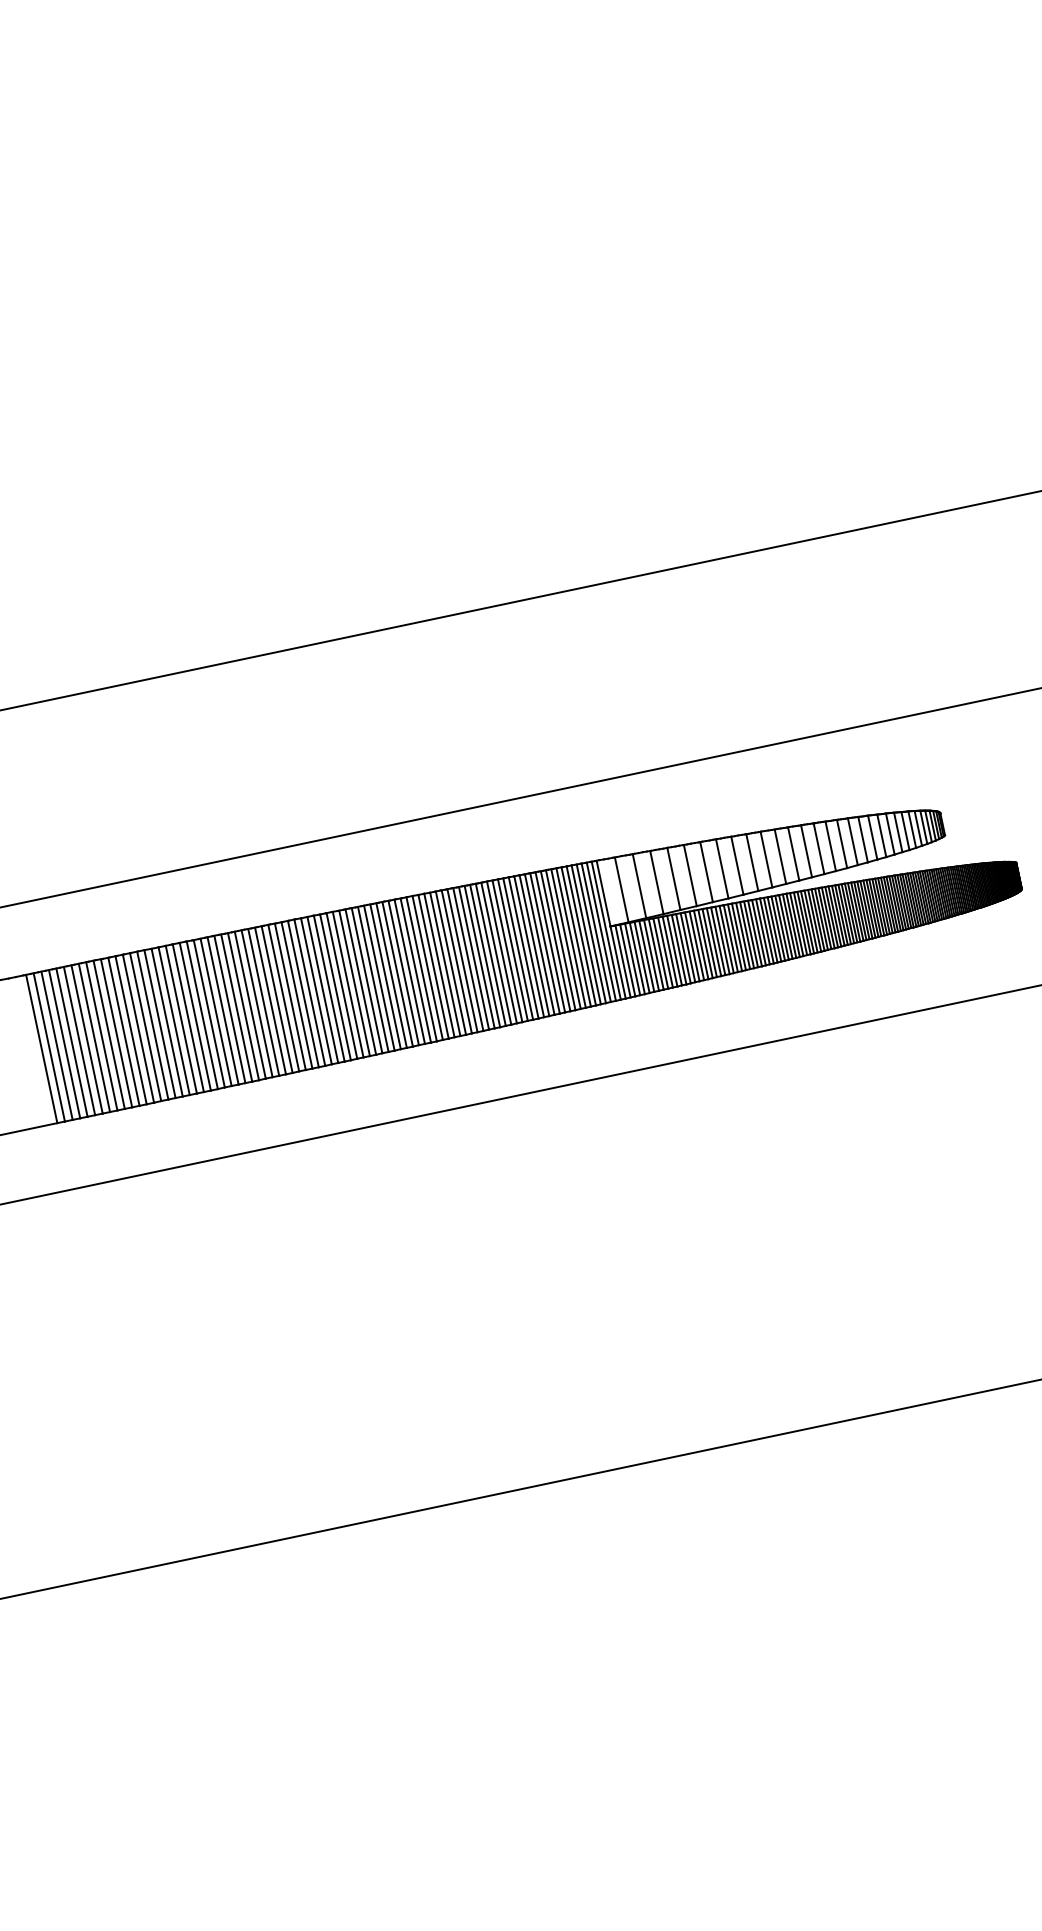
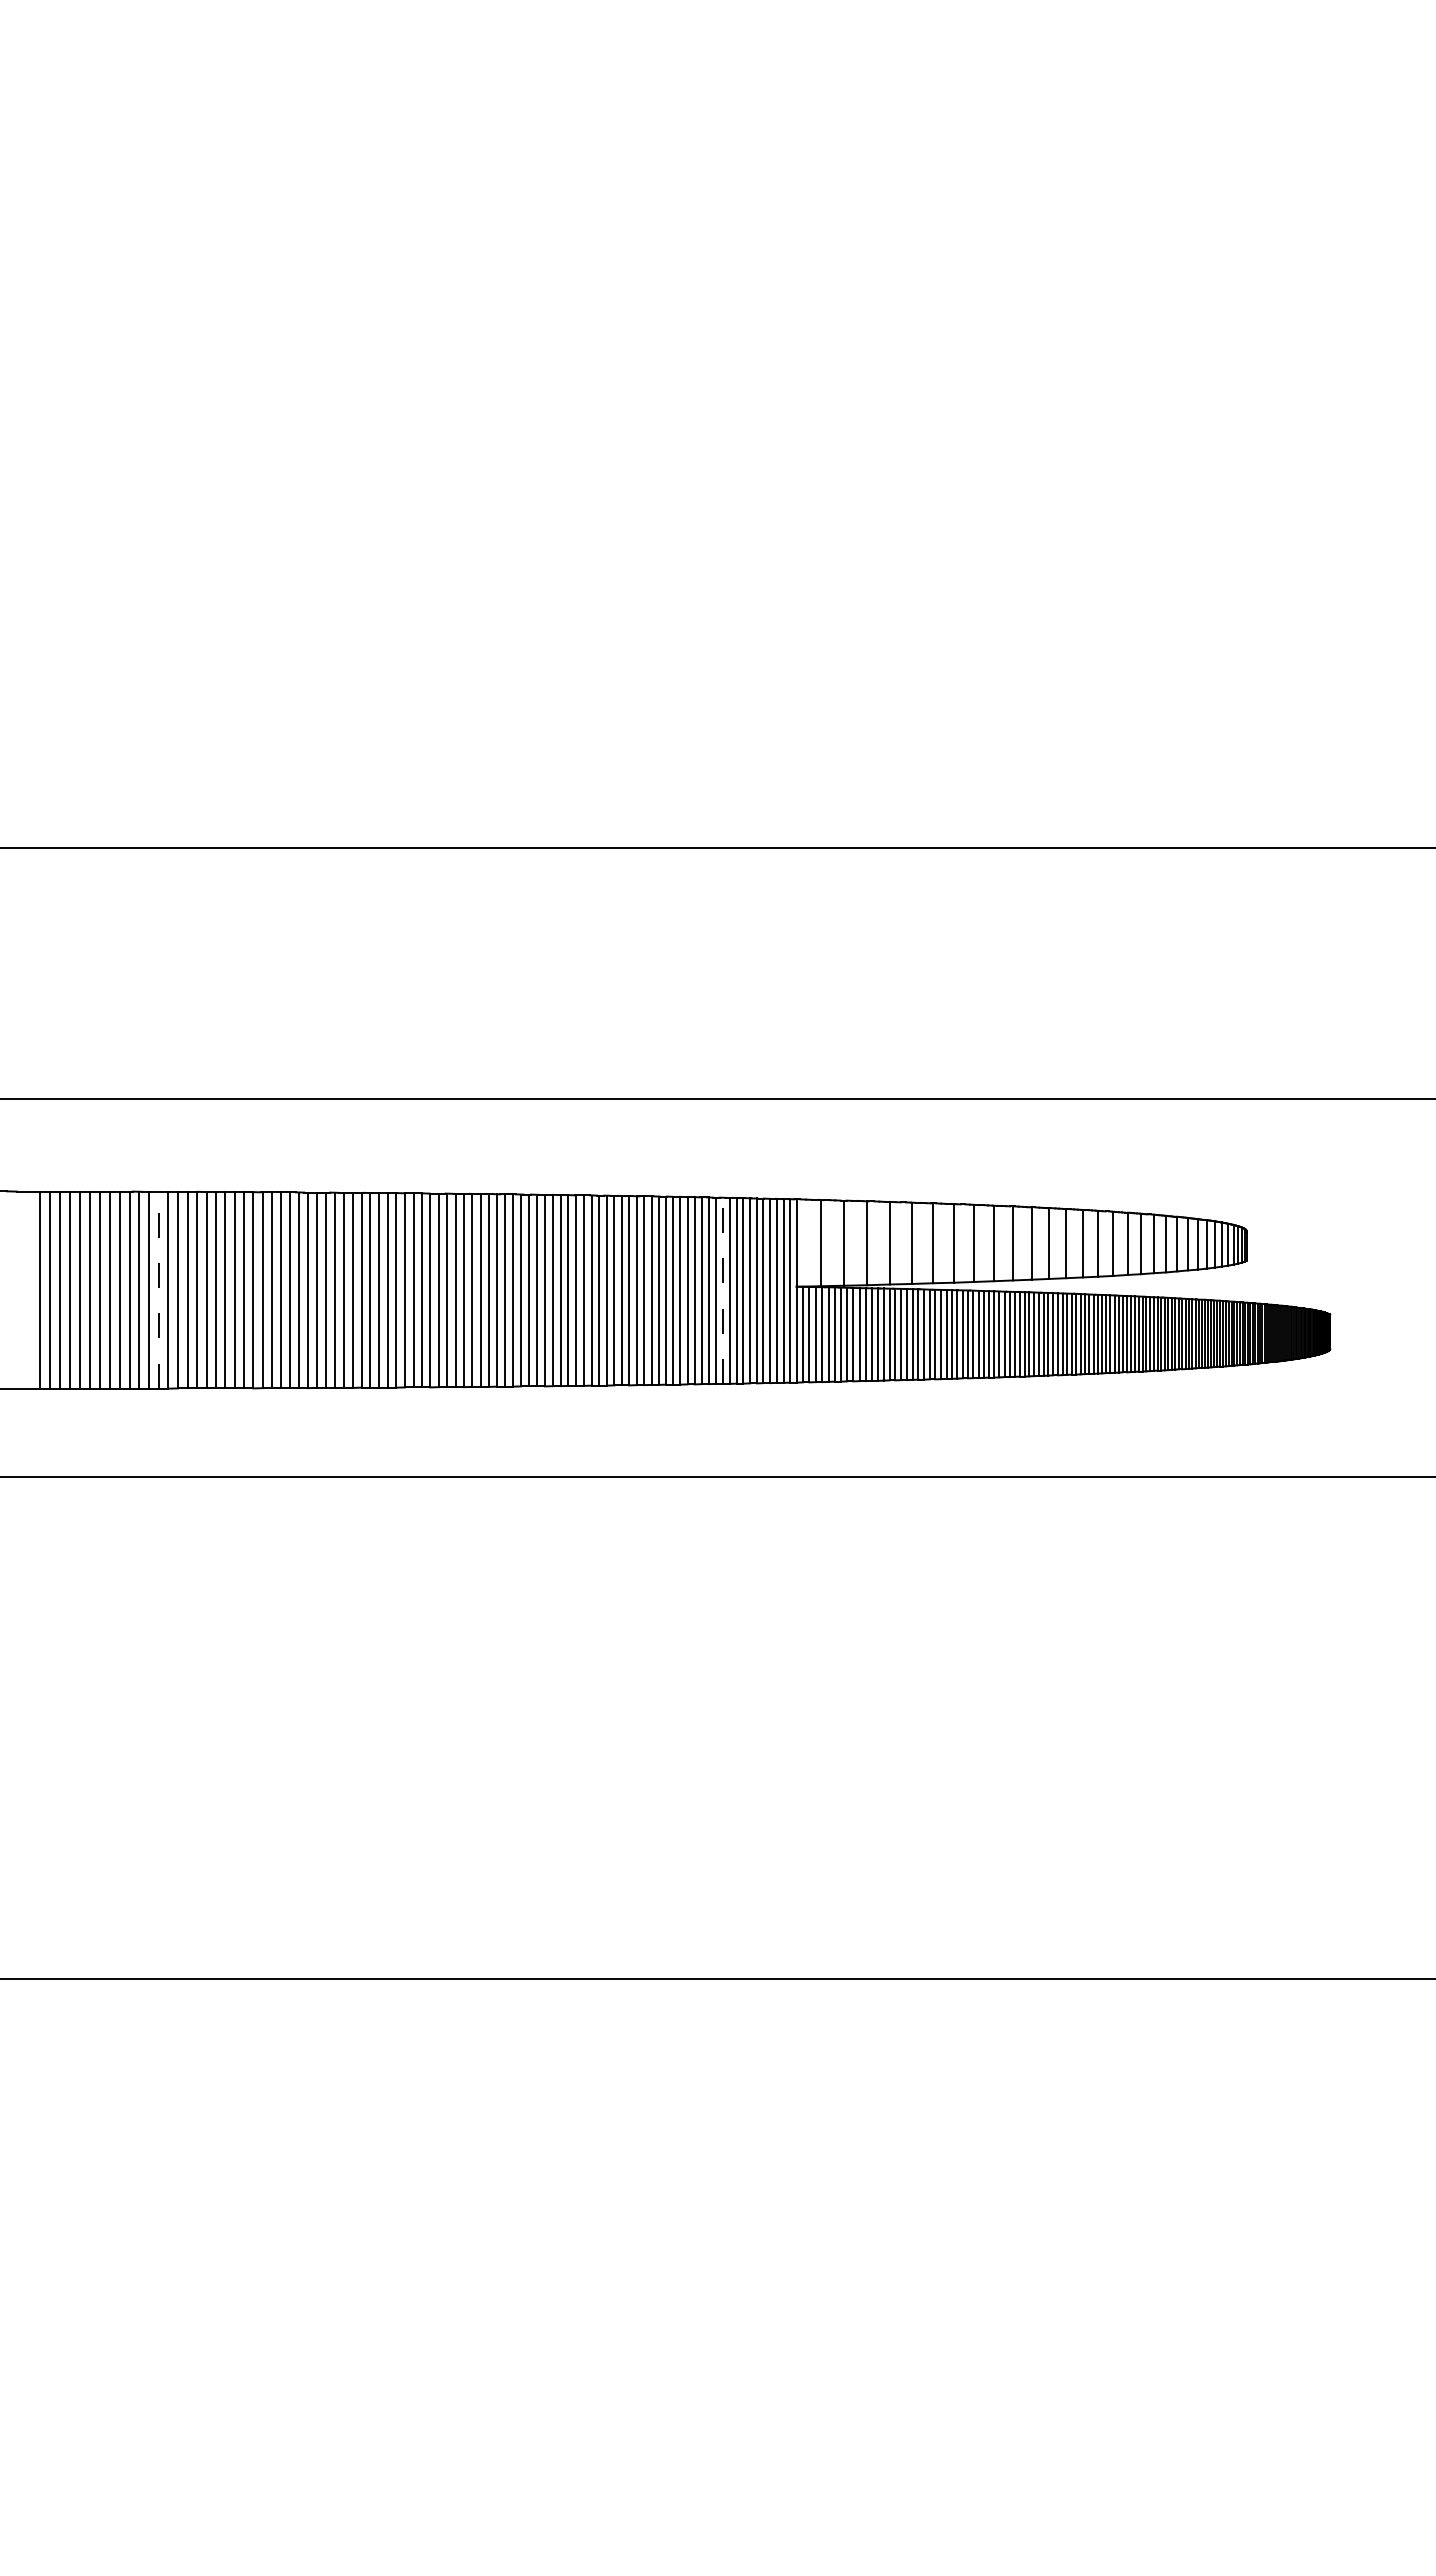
line: (555, 941) -> (722, 1290), solid -> dashed
line: (130, 1029) -> (158, 1289), solid -> dashed

